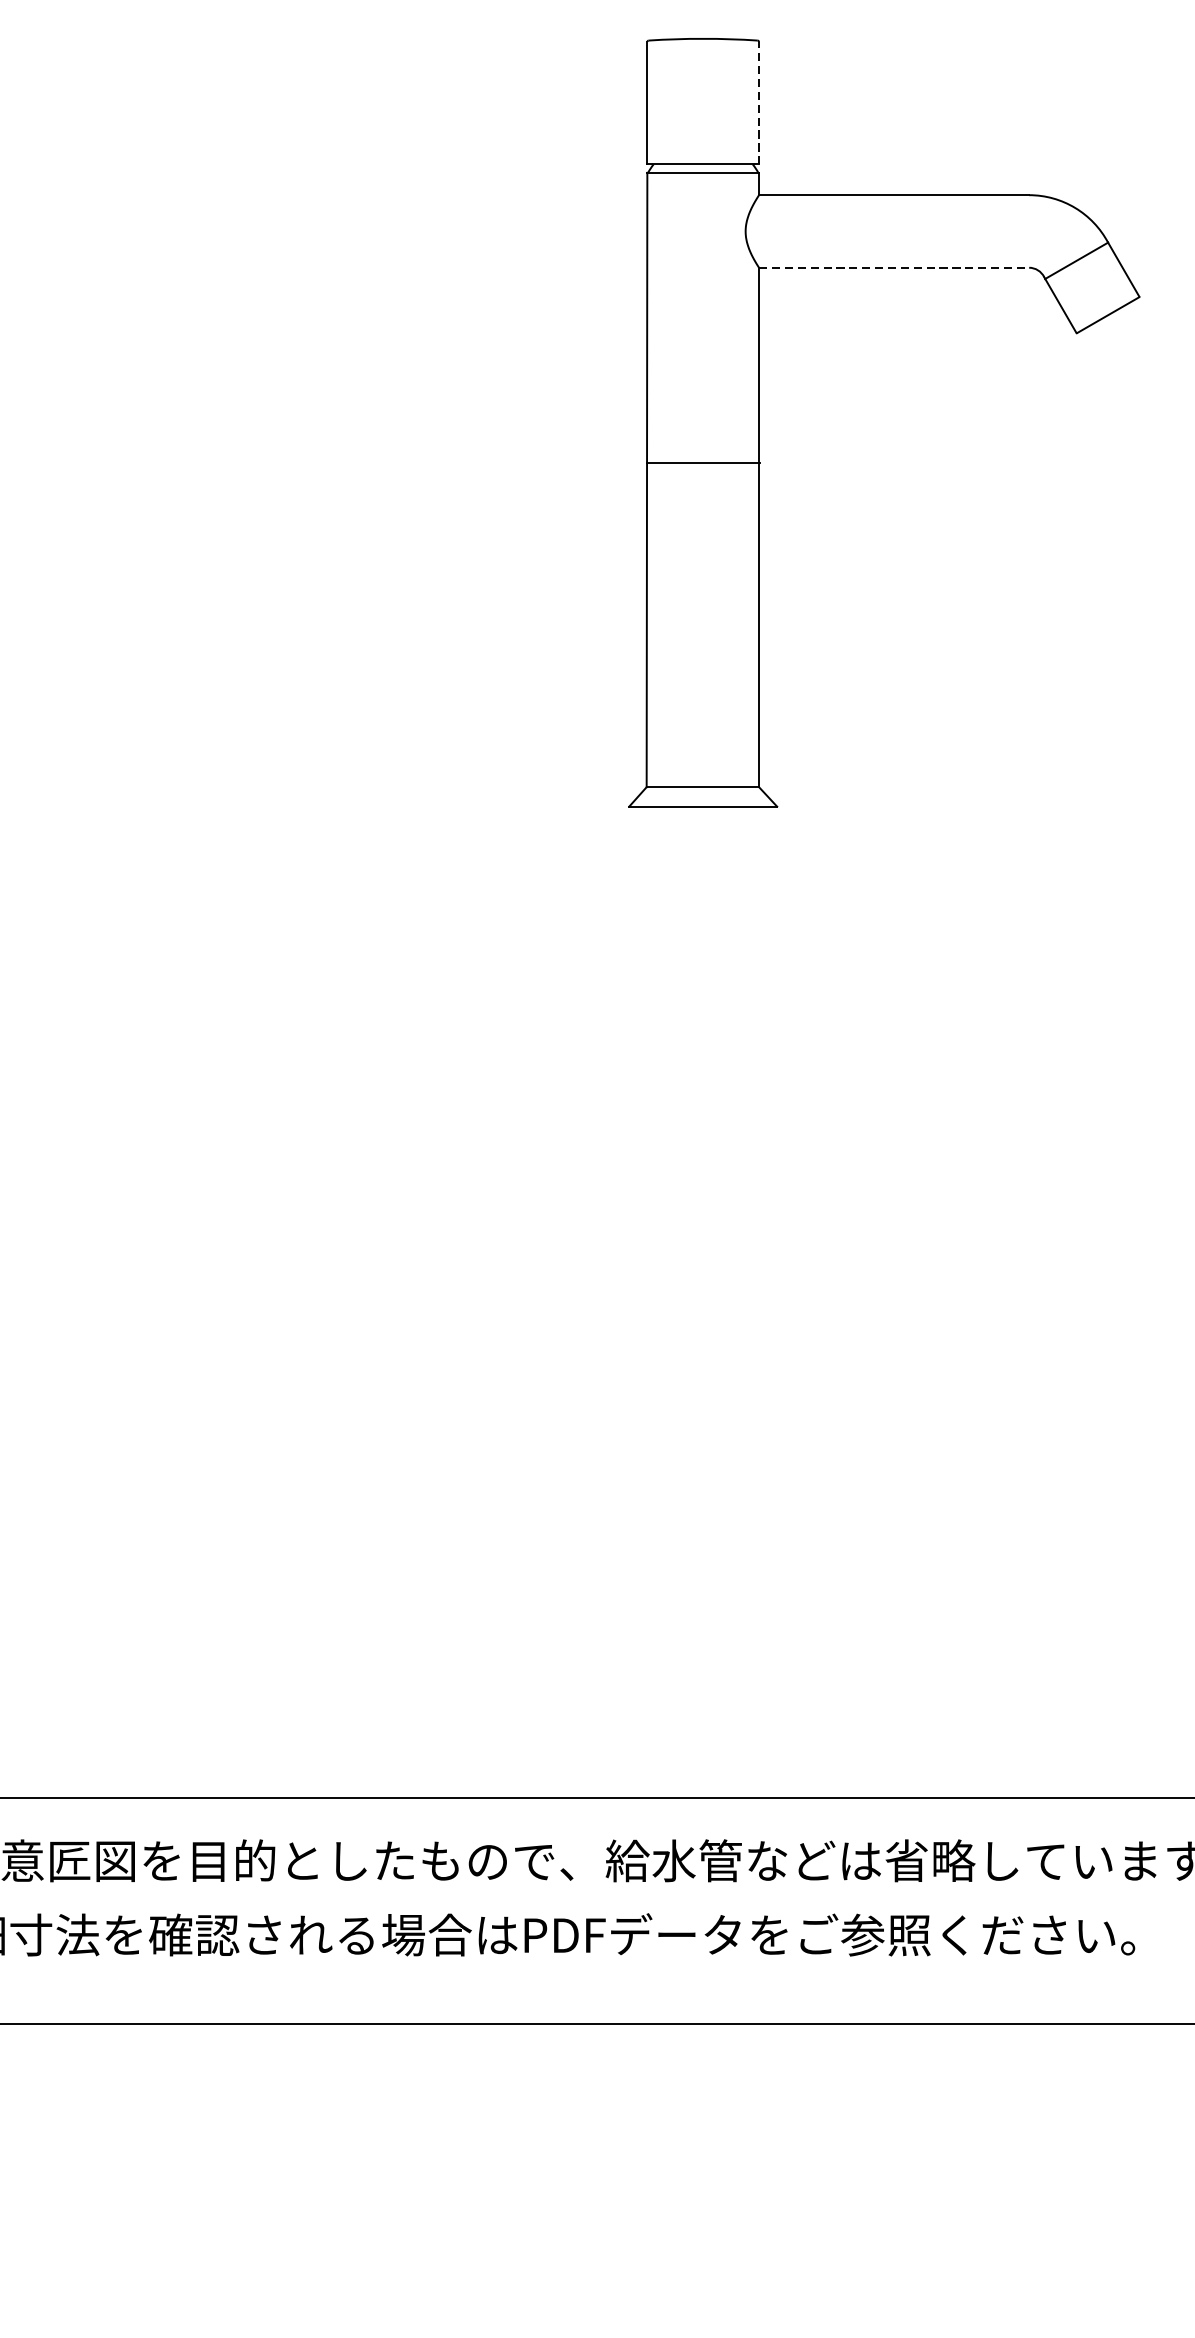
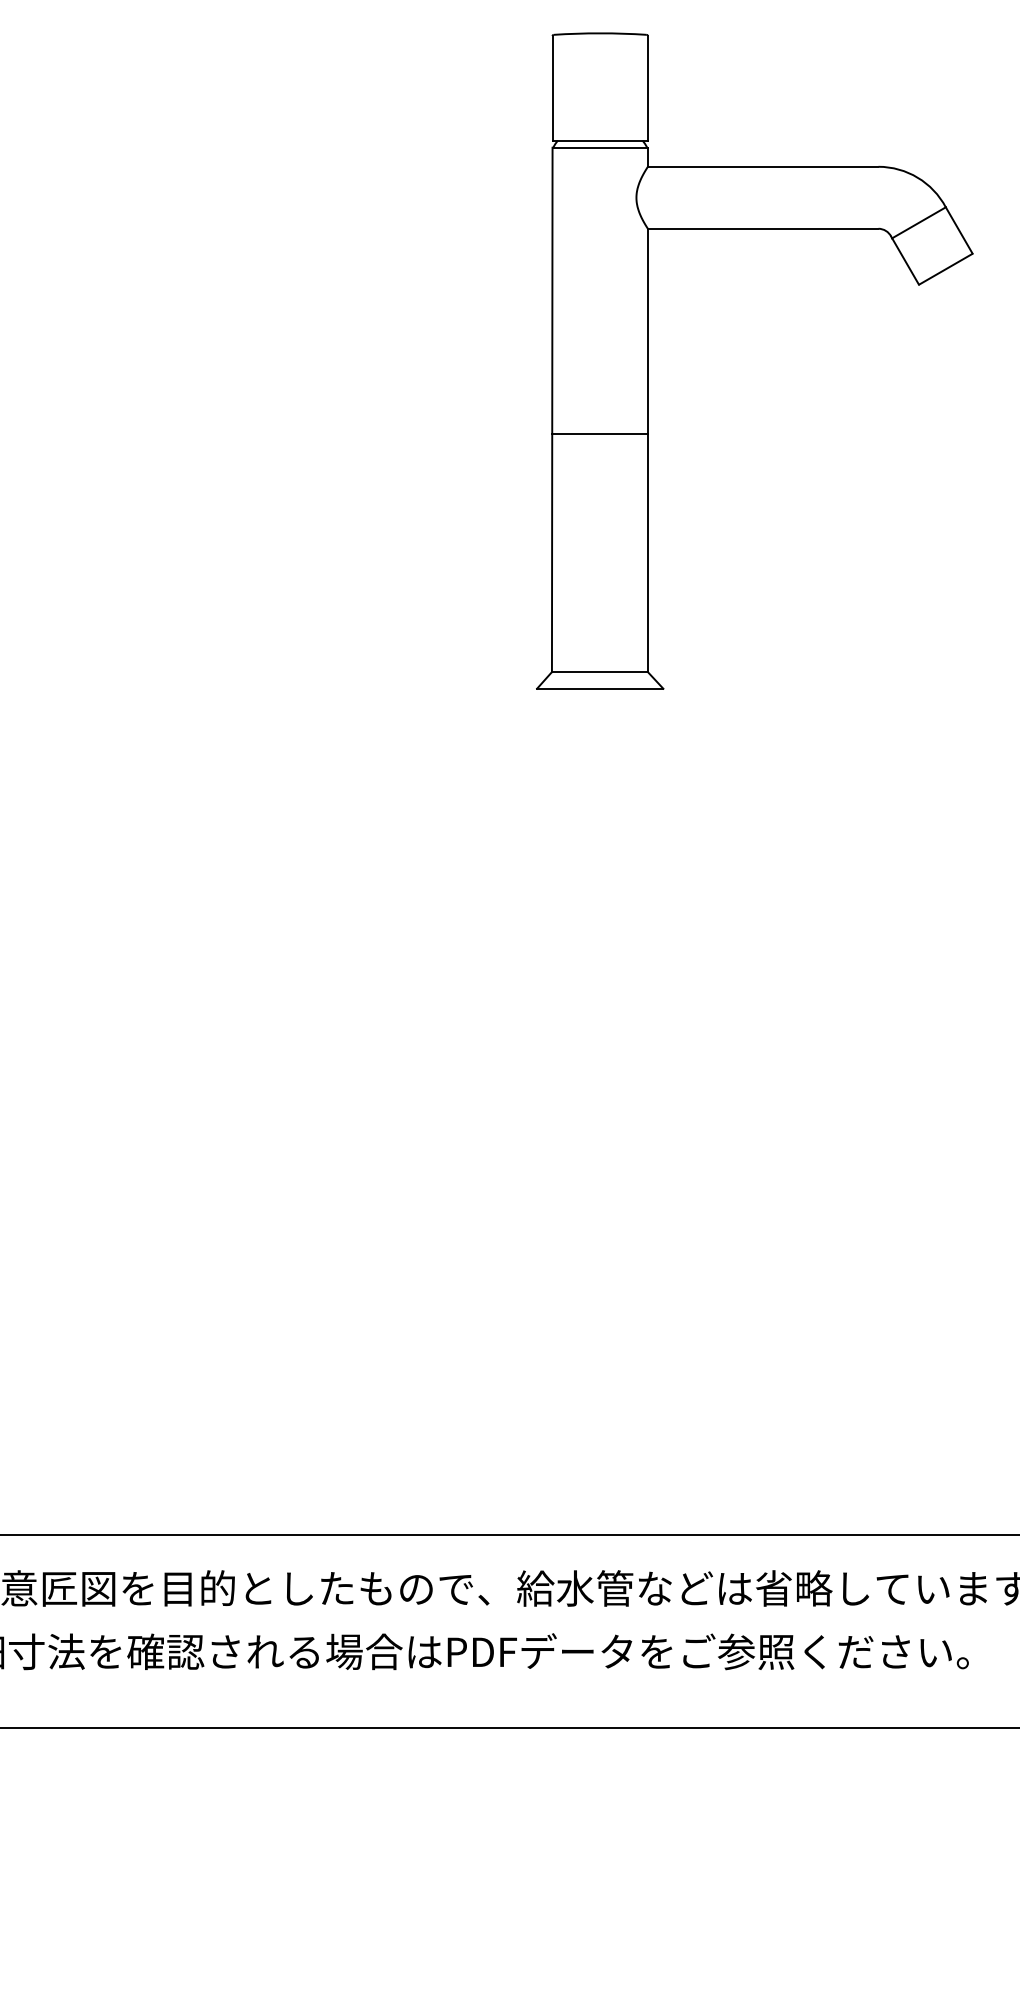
line: (758, 102) -> (647, 87), dashed -> solid
line: (894, 267) -> (763, 228), dashed -> solid
line: (702, 463) -> (599, 433), moved

